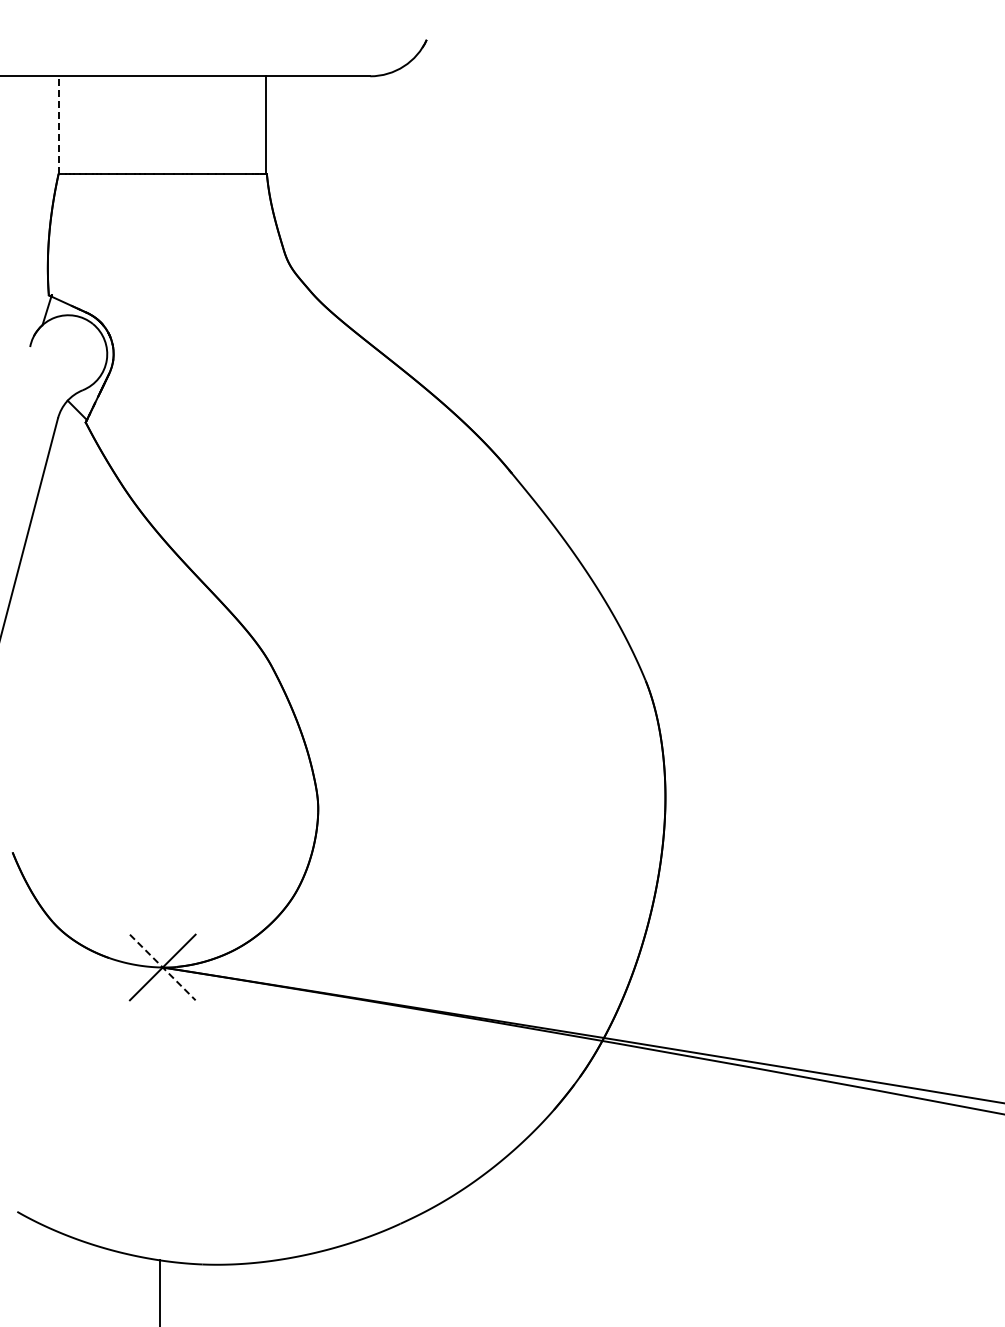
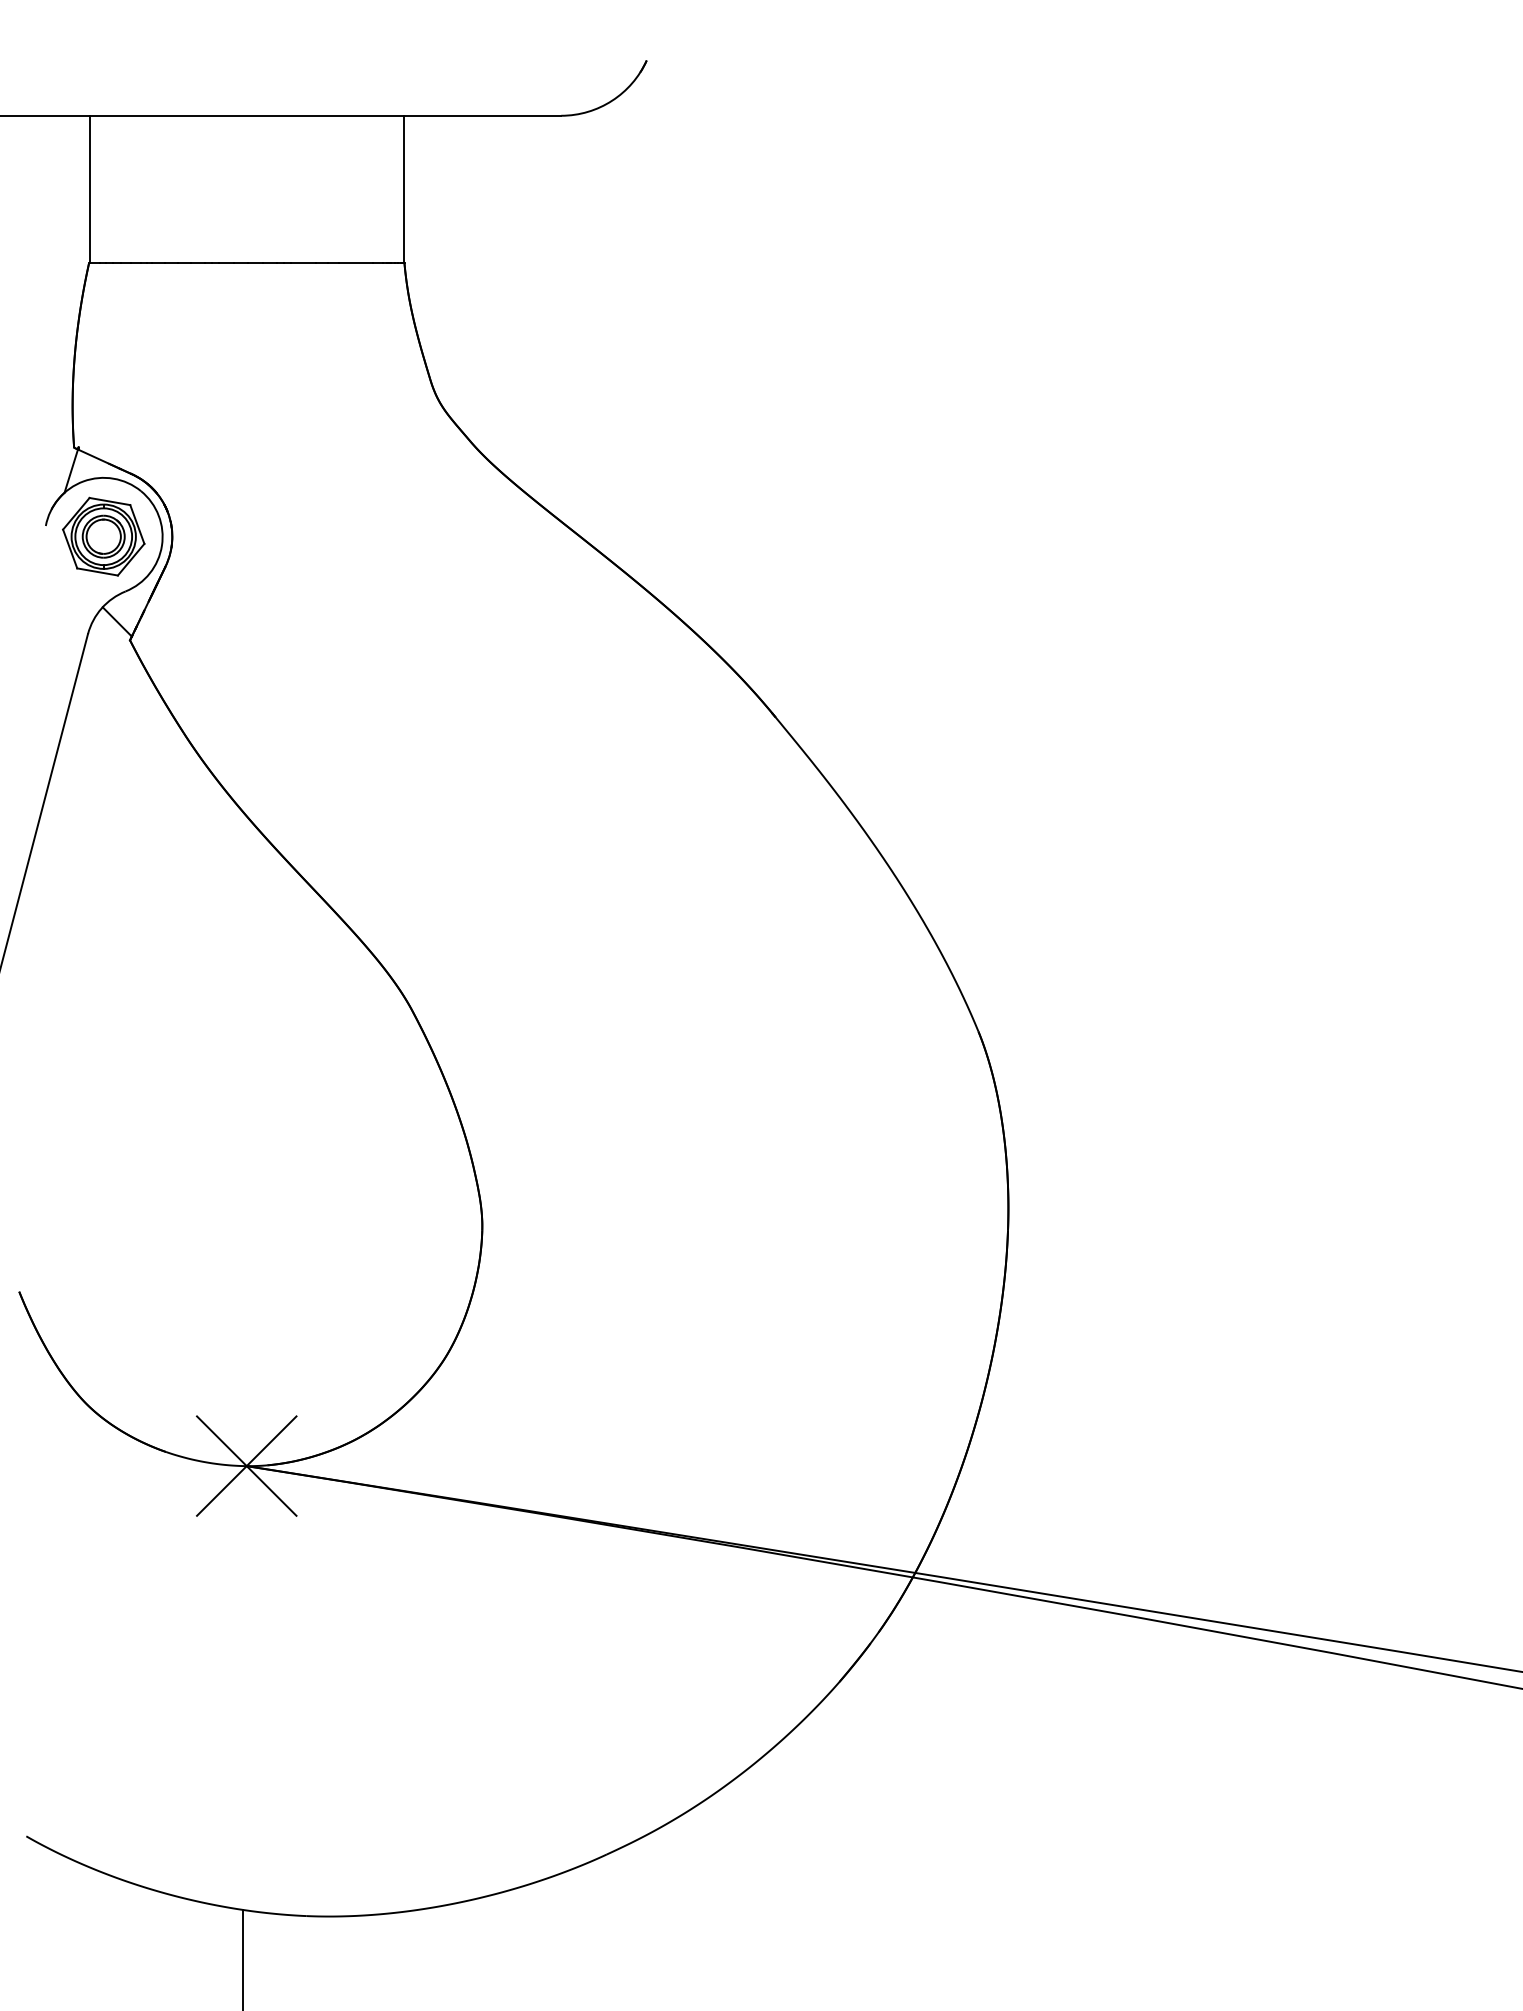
line: (59, 125) -> (90, 190), dashed -> solid
part: (68, 353) -> (103, 535), added
line: (163, 967) -> (247, 1466), dashed -> solid

